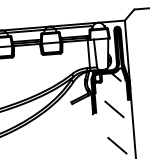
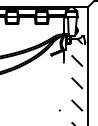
fill: (108, 68) -> (75, 35), removed

